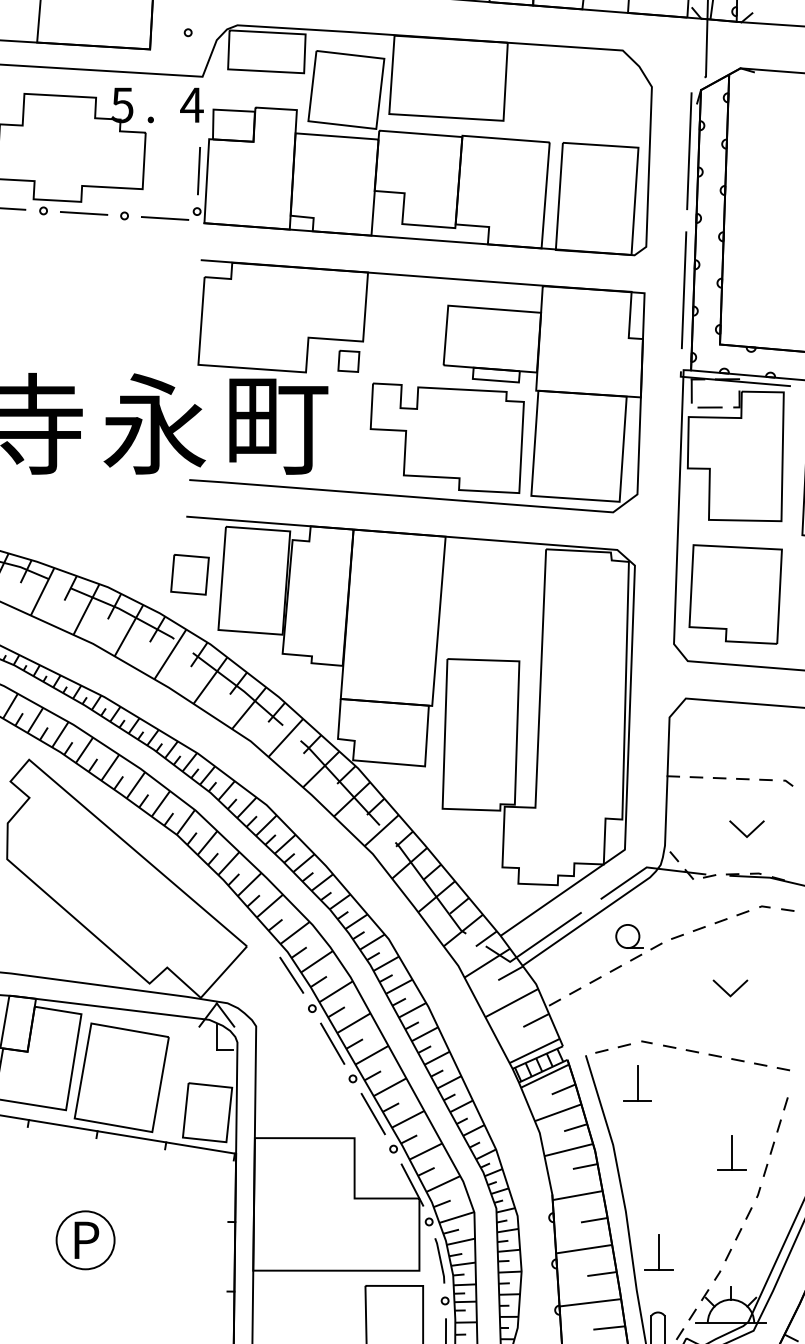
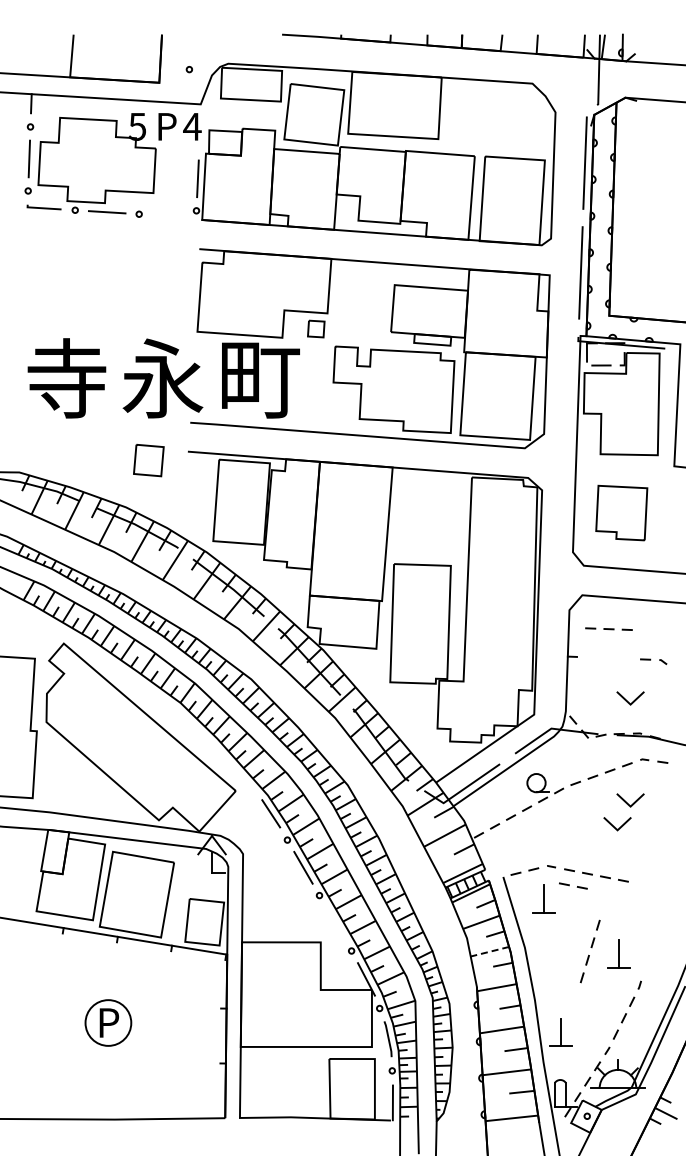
text: (159, 104) -> (166, 126), . -> P
line: (164, 218) -> (170, 216), removed
part: (189, 574) -> (148, 460), moved
part: (735, 593) -> (621, 512), size x0.7
part: (719, 777) -> (608, 628), moved
line: (743, 961) -> (627, 802), added
part: (772, 1066) -> (573, 885), moved
line: (373, 1114) -> (335, 923), removed
part: (774, 1137) -> (589, 951), moved
line: (568, 1149) -> (489, 951), solid -> dashed

